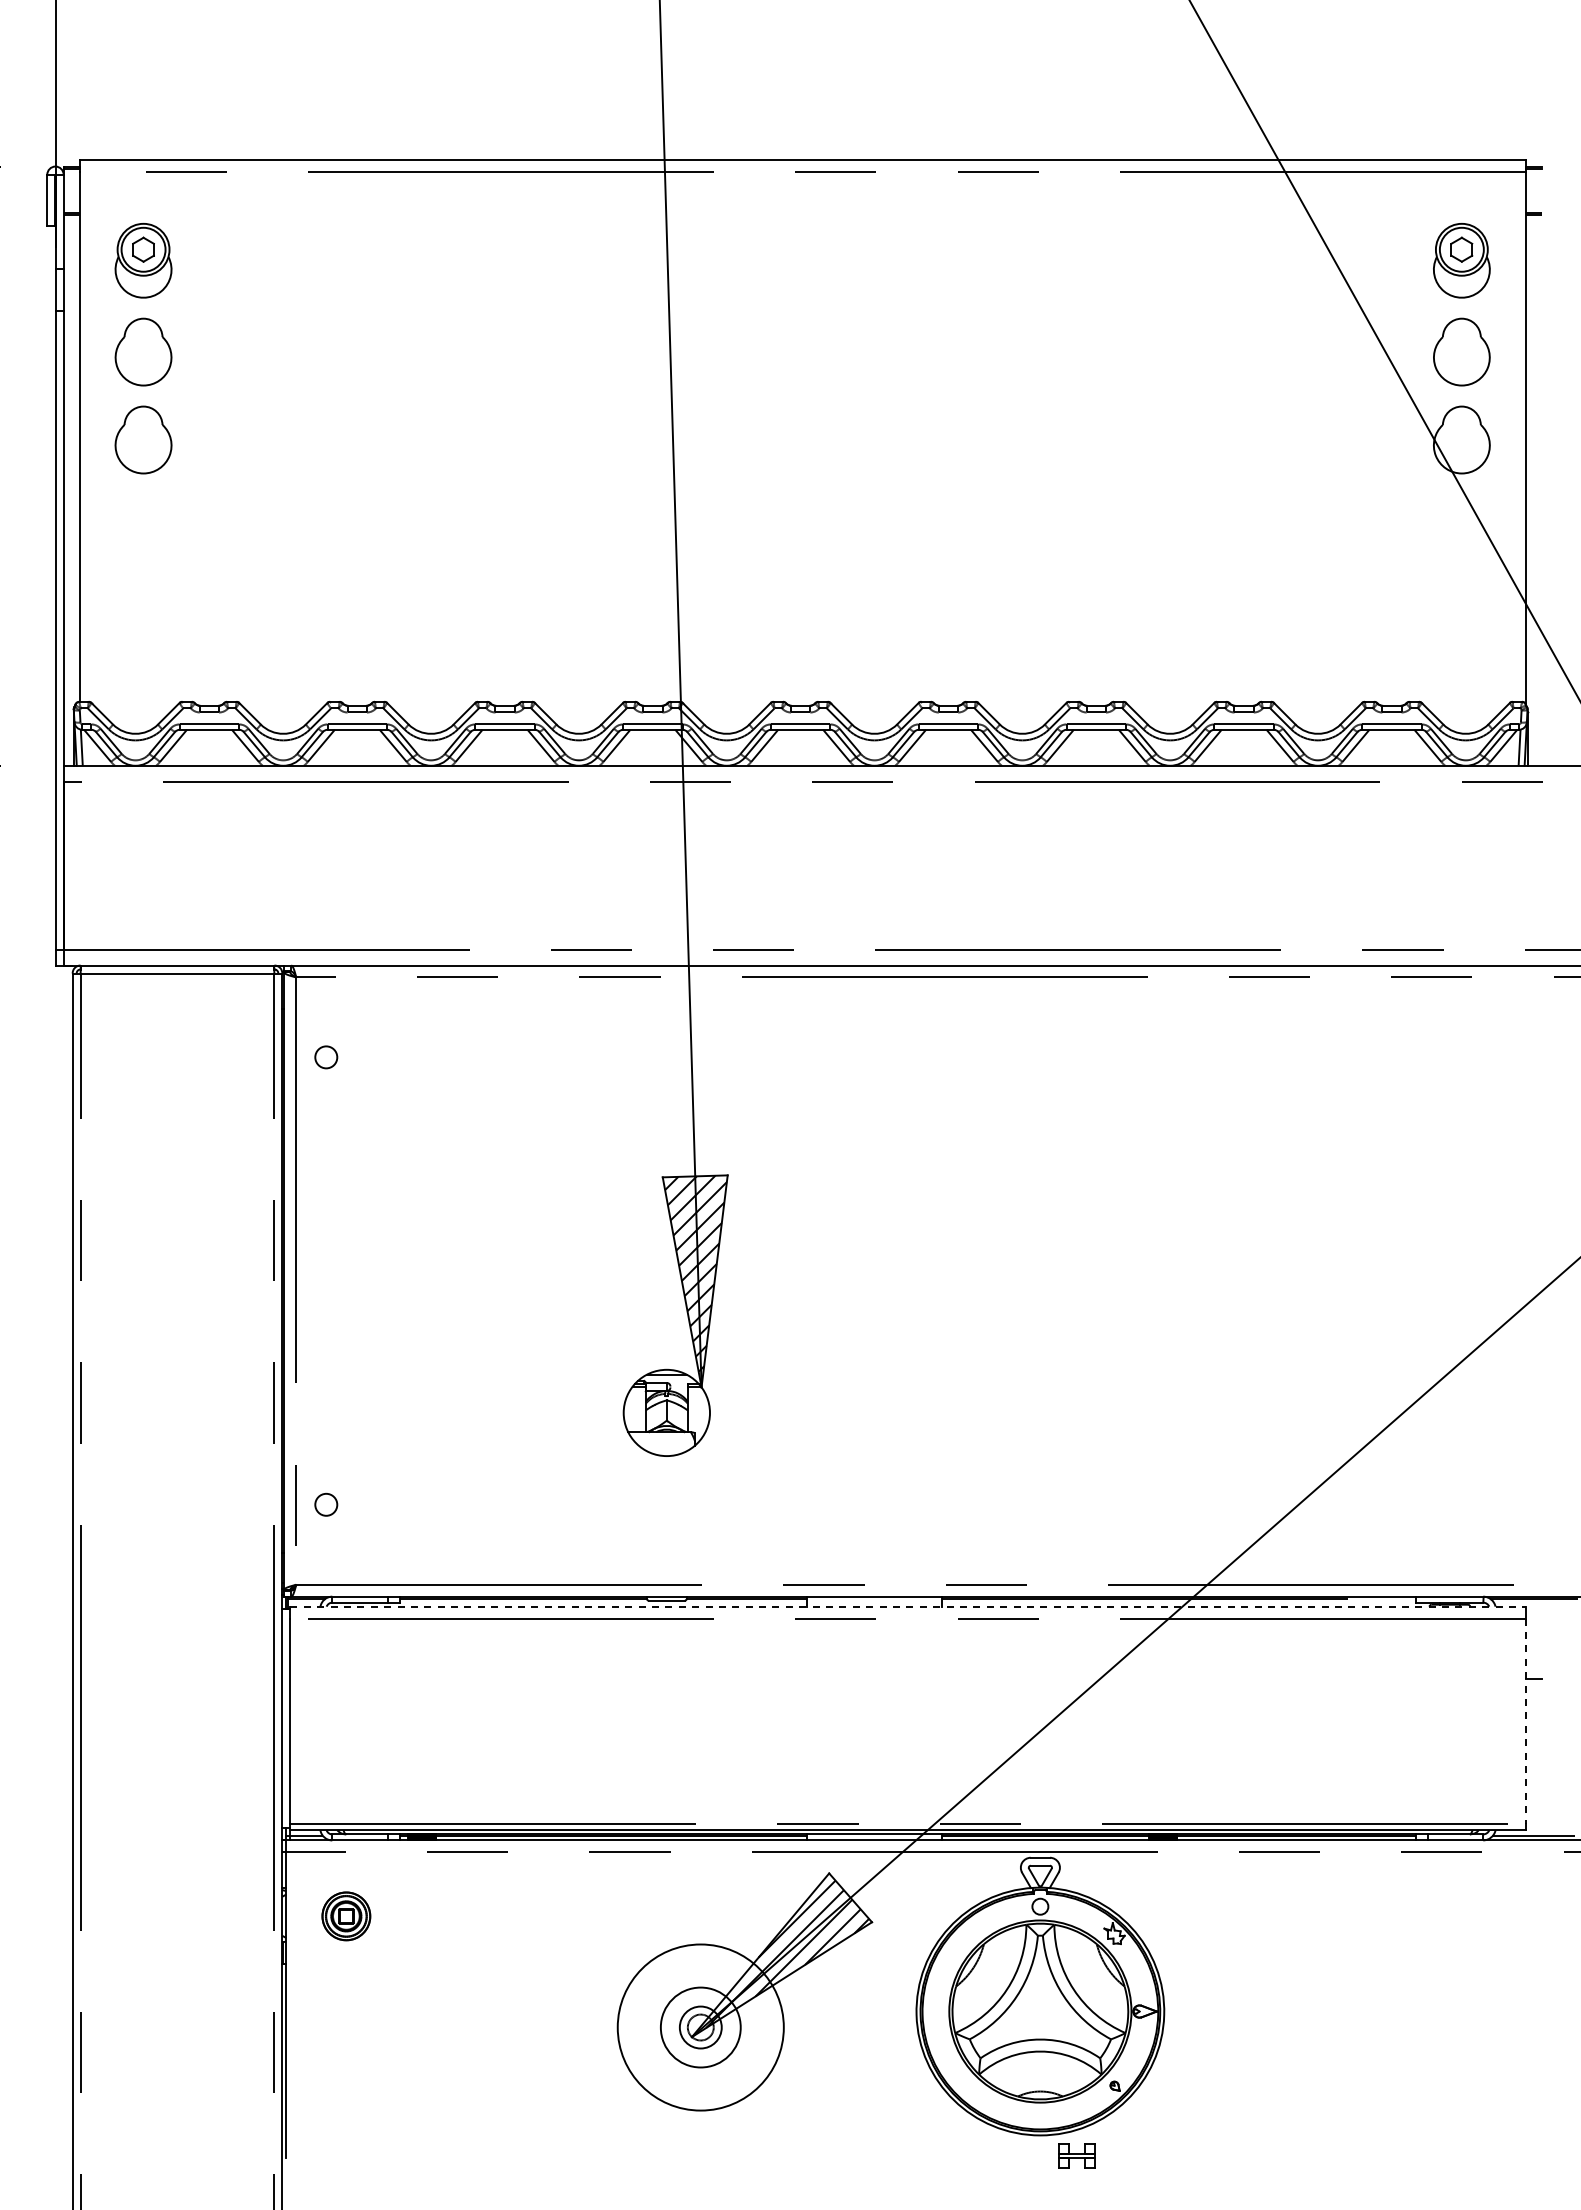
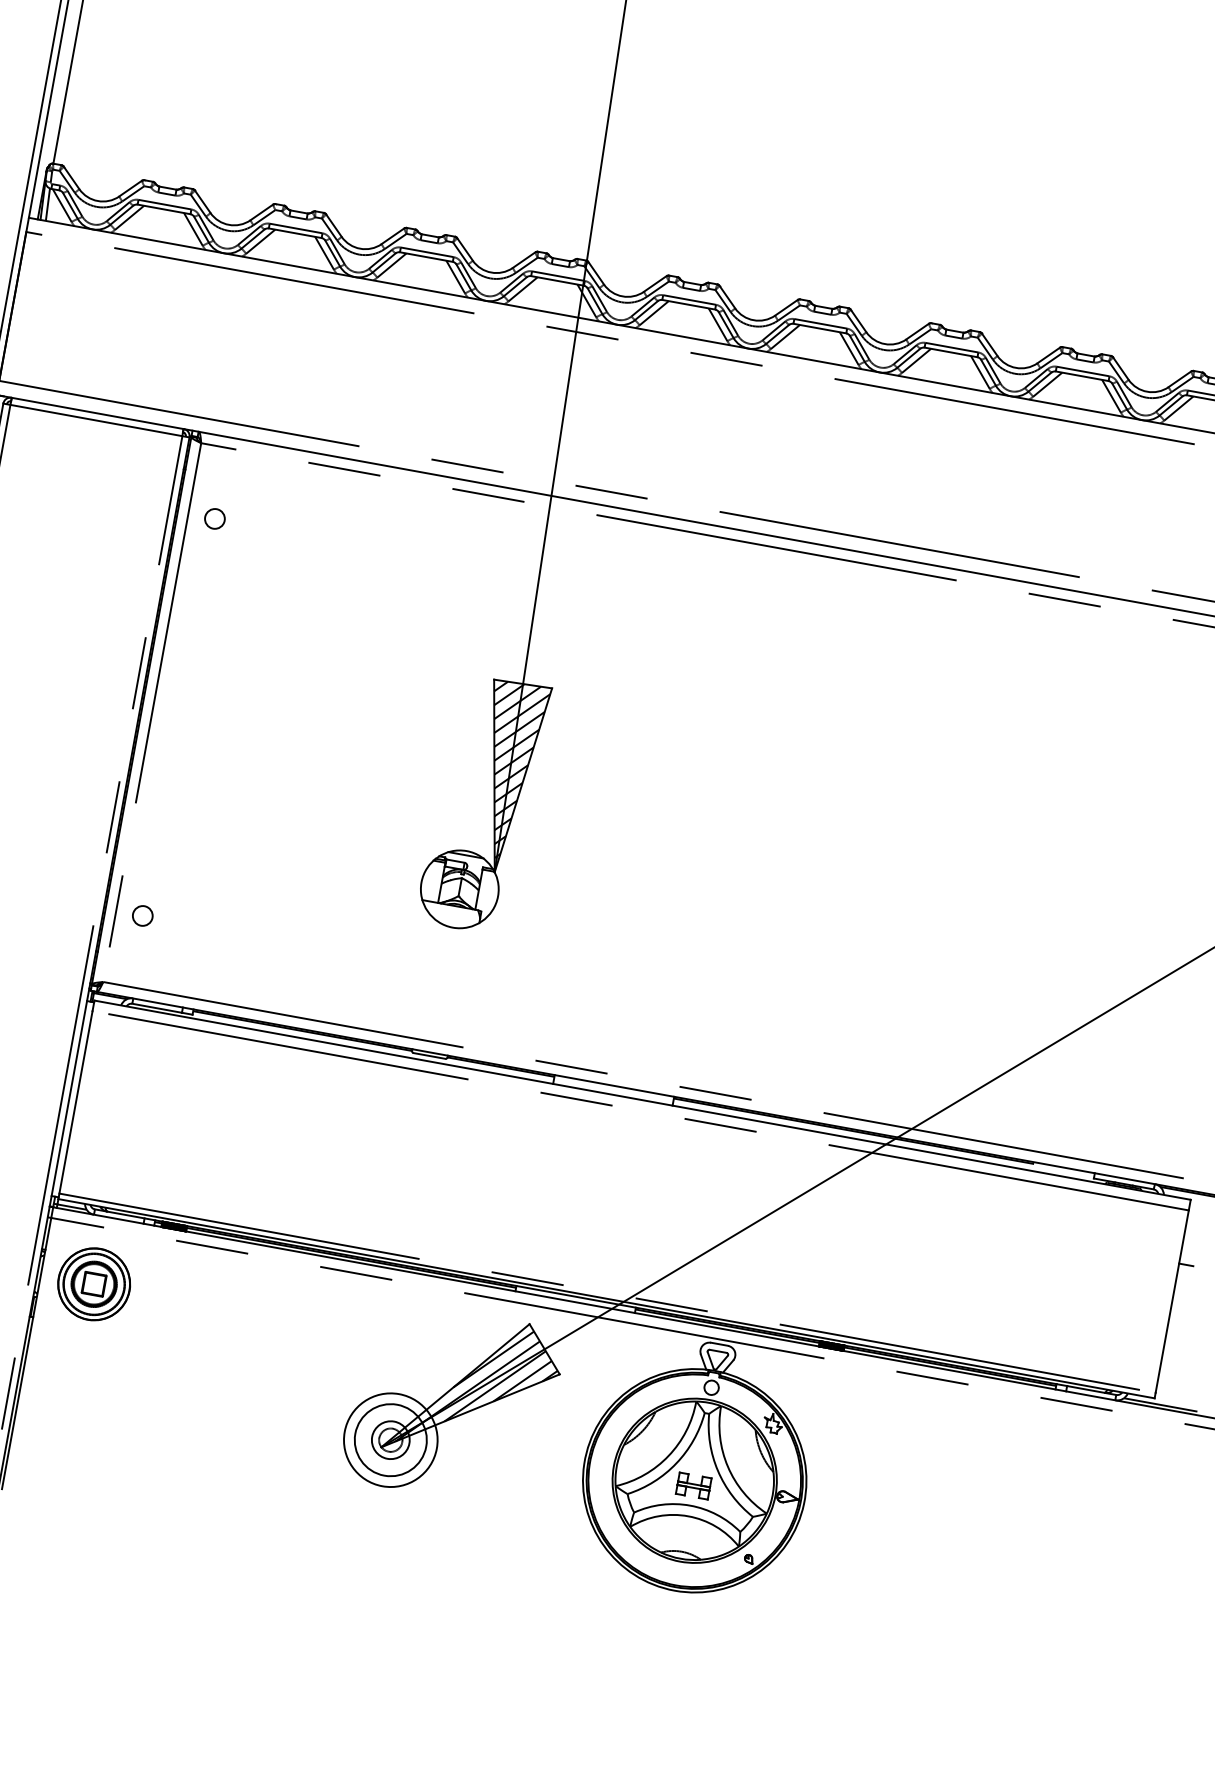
line: (908, 1606) -> (643, 1100), dashed -> solid
line: (1525, 1721) -> (1171, 1301), dashed -> solid
part: (346, 1916) -> (94, 1284), size x1.67
circle: (700, 2027) -> (390, 1440), size x0.62
part: (1076, 2155) -> (692, 1485), moved

